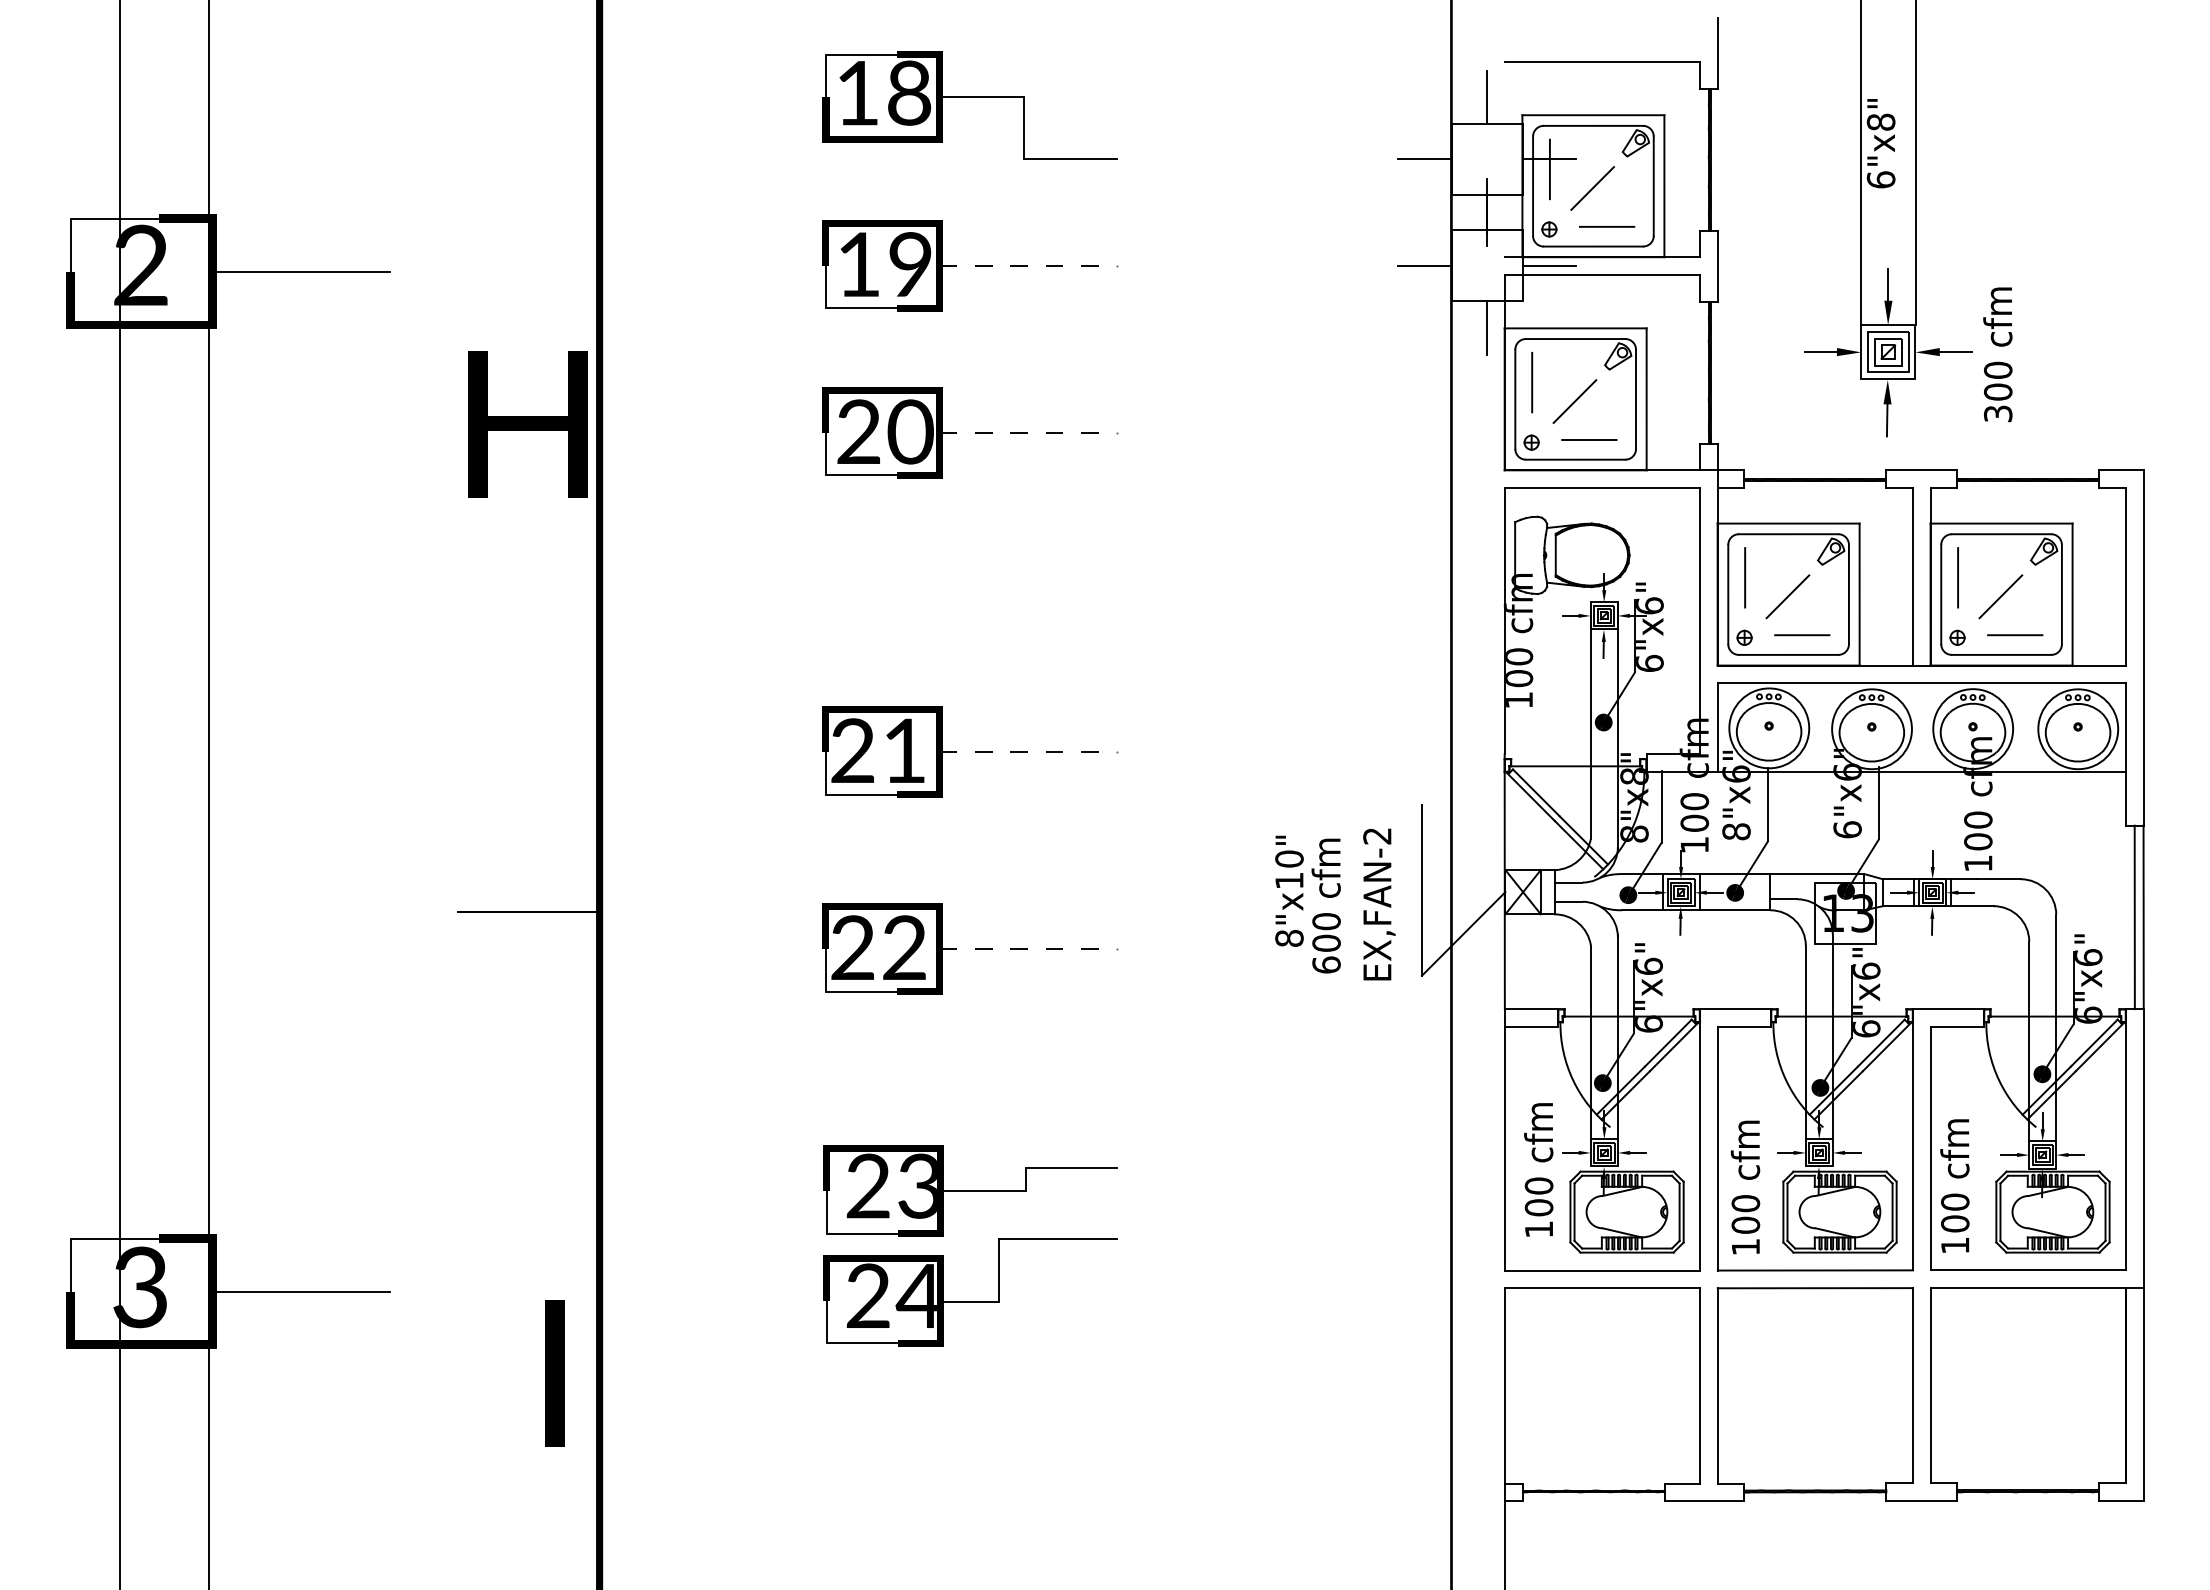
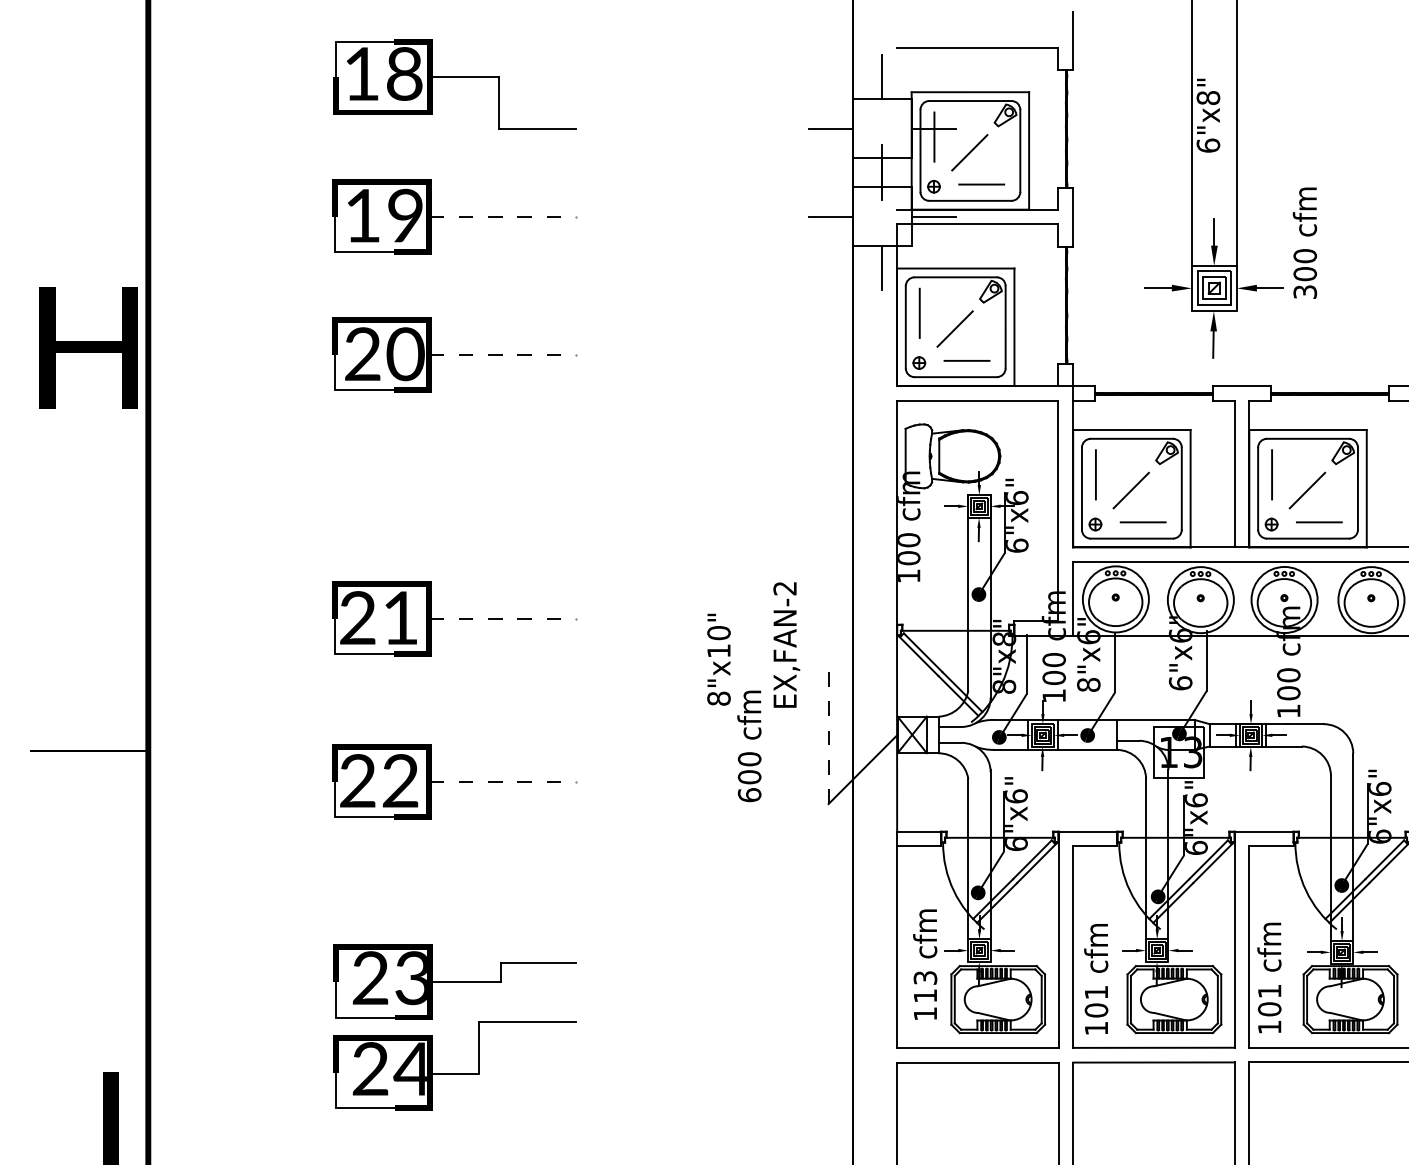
text: (1997, 354) -> (1304, 242), moved
text: (1289, 890) -> (719, 659), moved
line: (1421, 890) -> (828, 733), solid -> dashed
text: (1379, 904) -> (786, 645), moved
text: (1538, 1196) -> (924, 986), 100 -> 113
text: (1955, 1201) -> (1269, 990), 100 -> 101
text: (1745, 1203) -> (1096, 992), 100 -> 101

